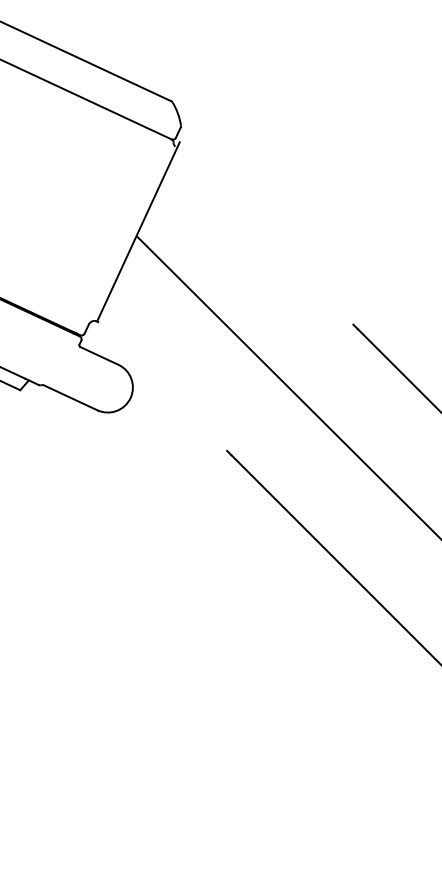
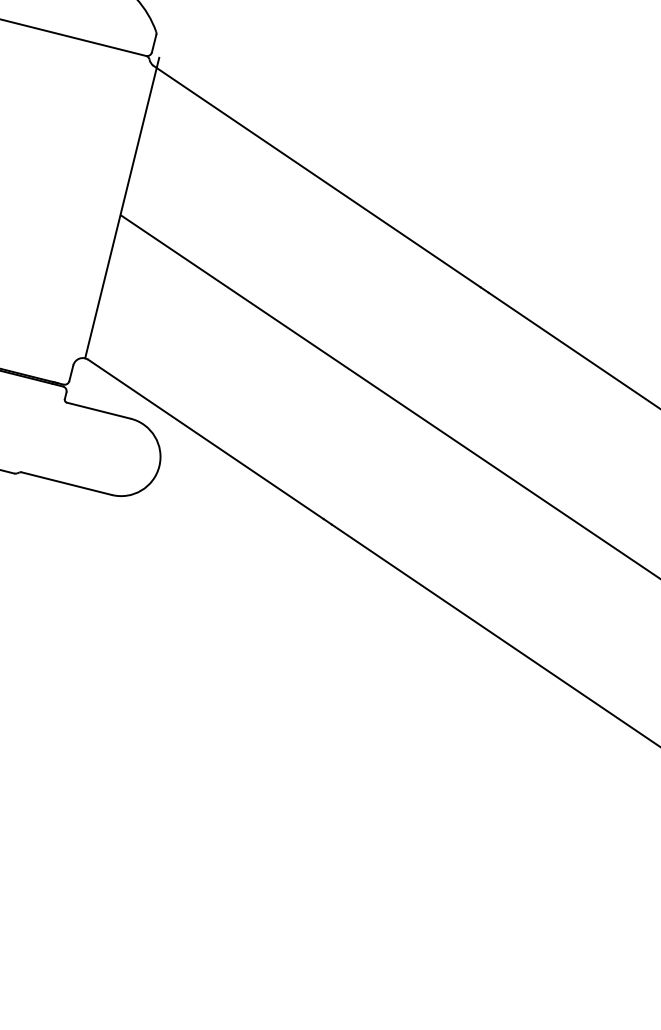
line: (264, 235) -> (317, 176), added
line: (162, 386) -> (205, 439), added

